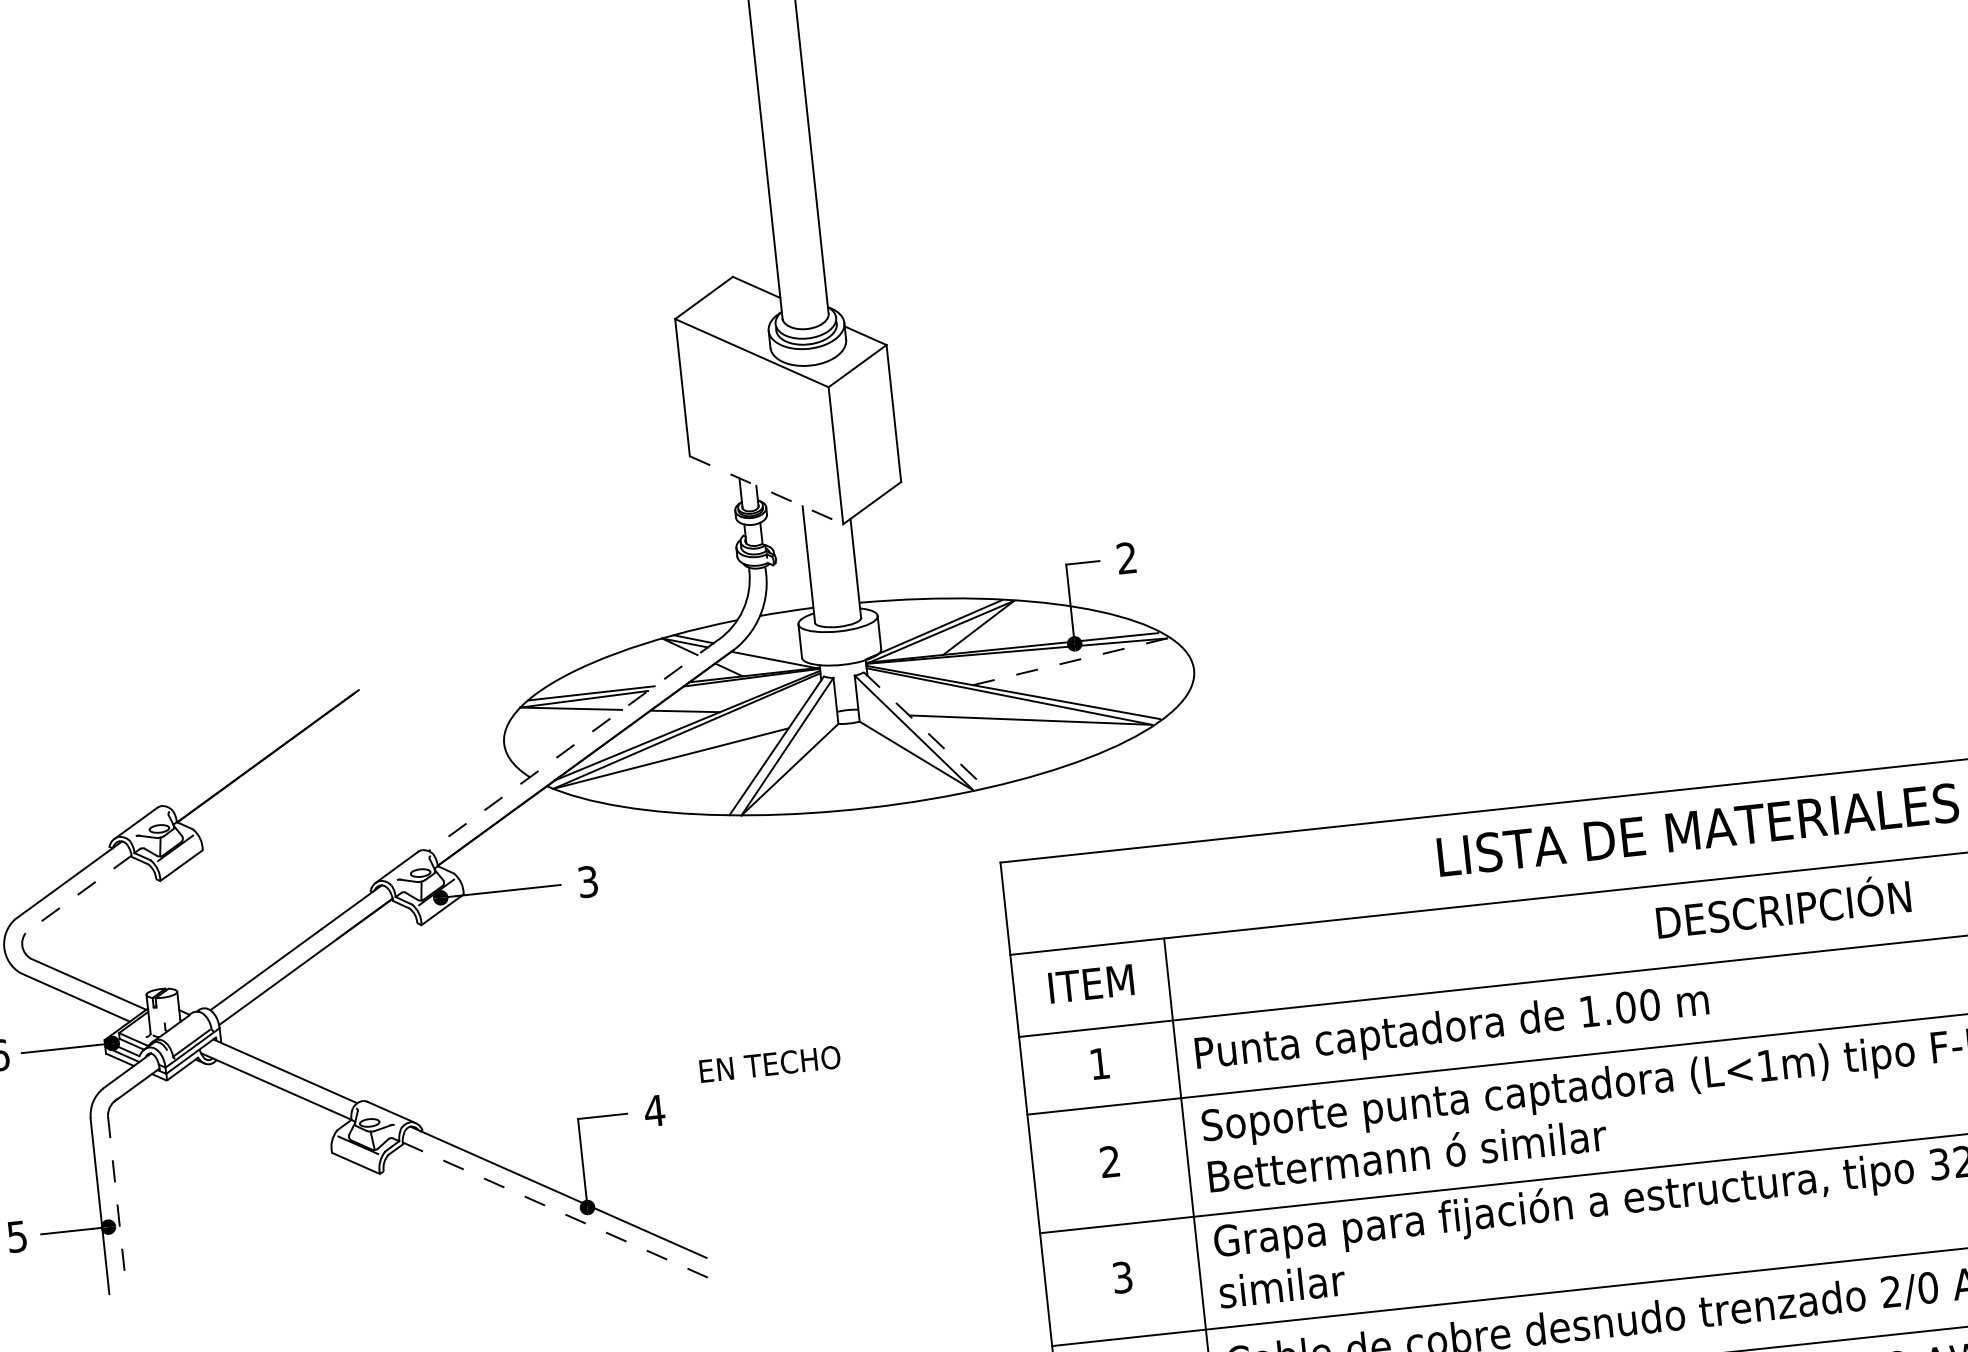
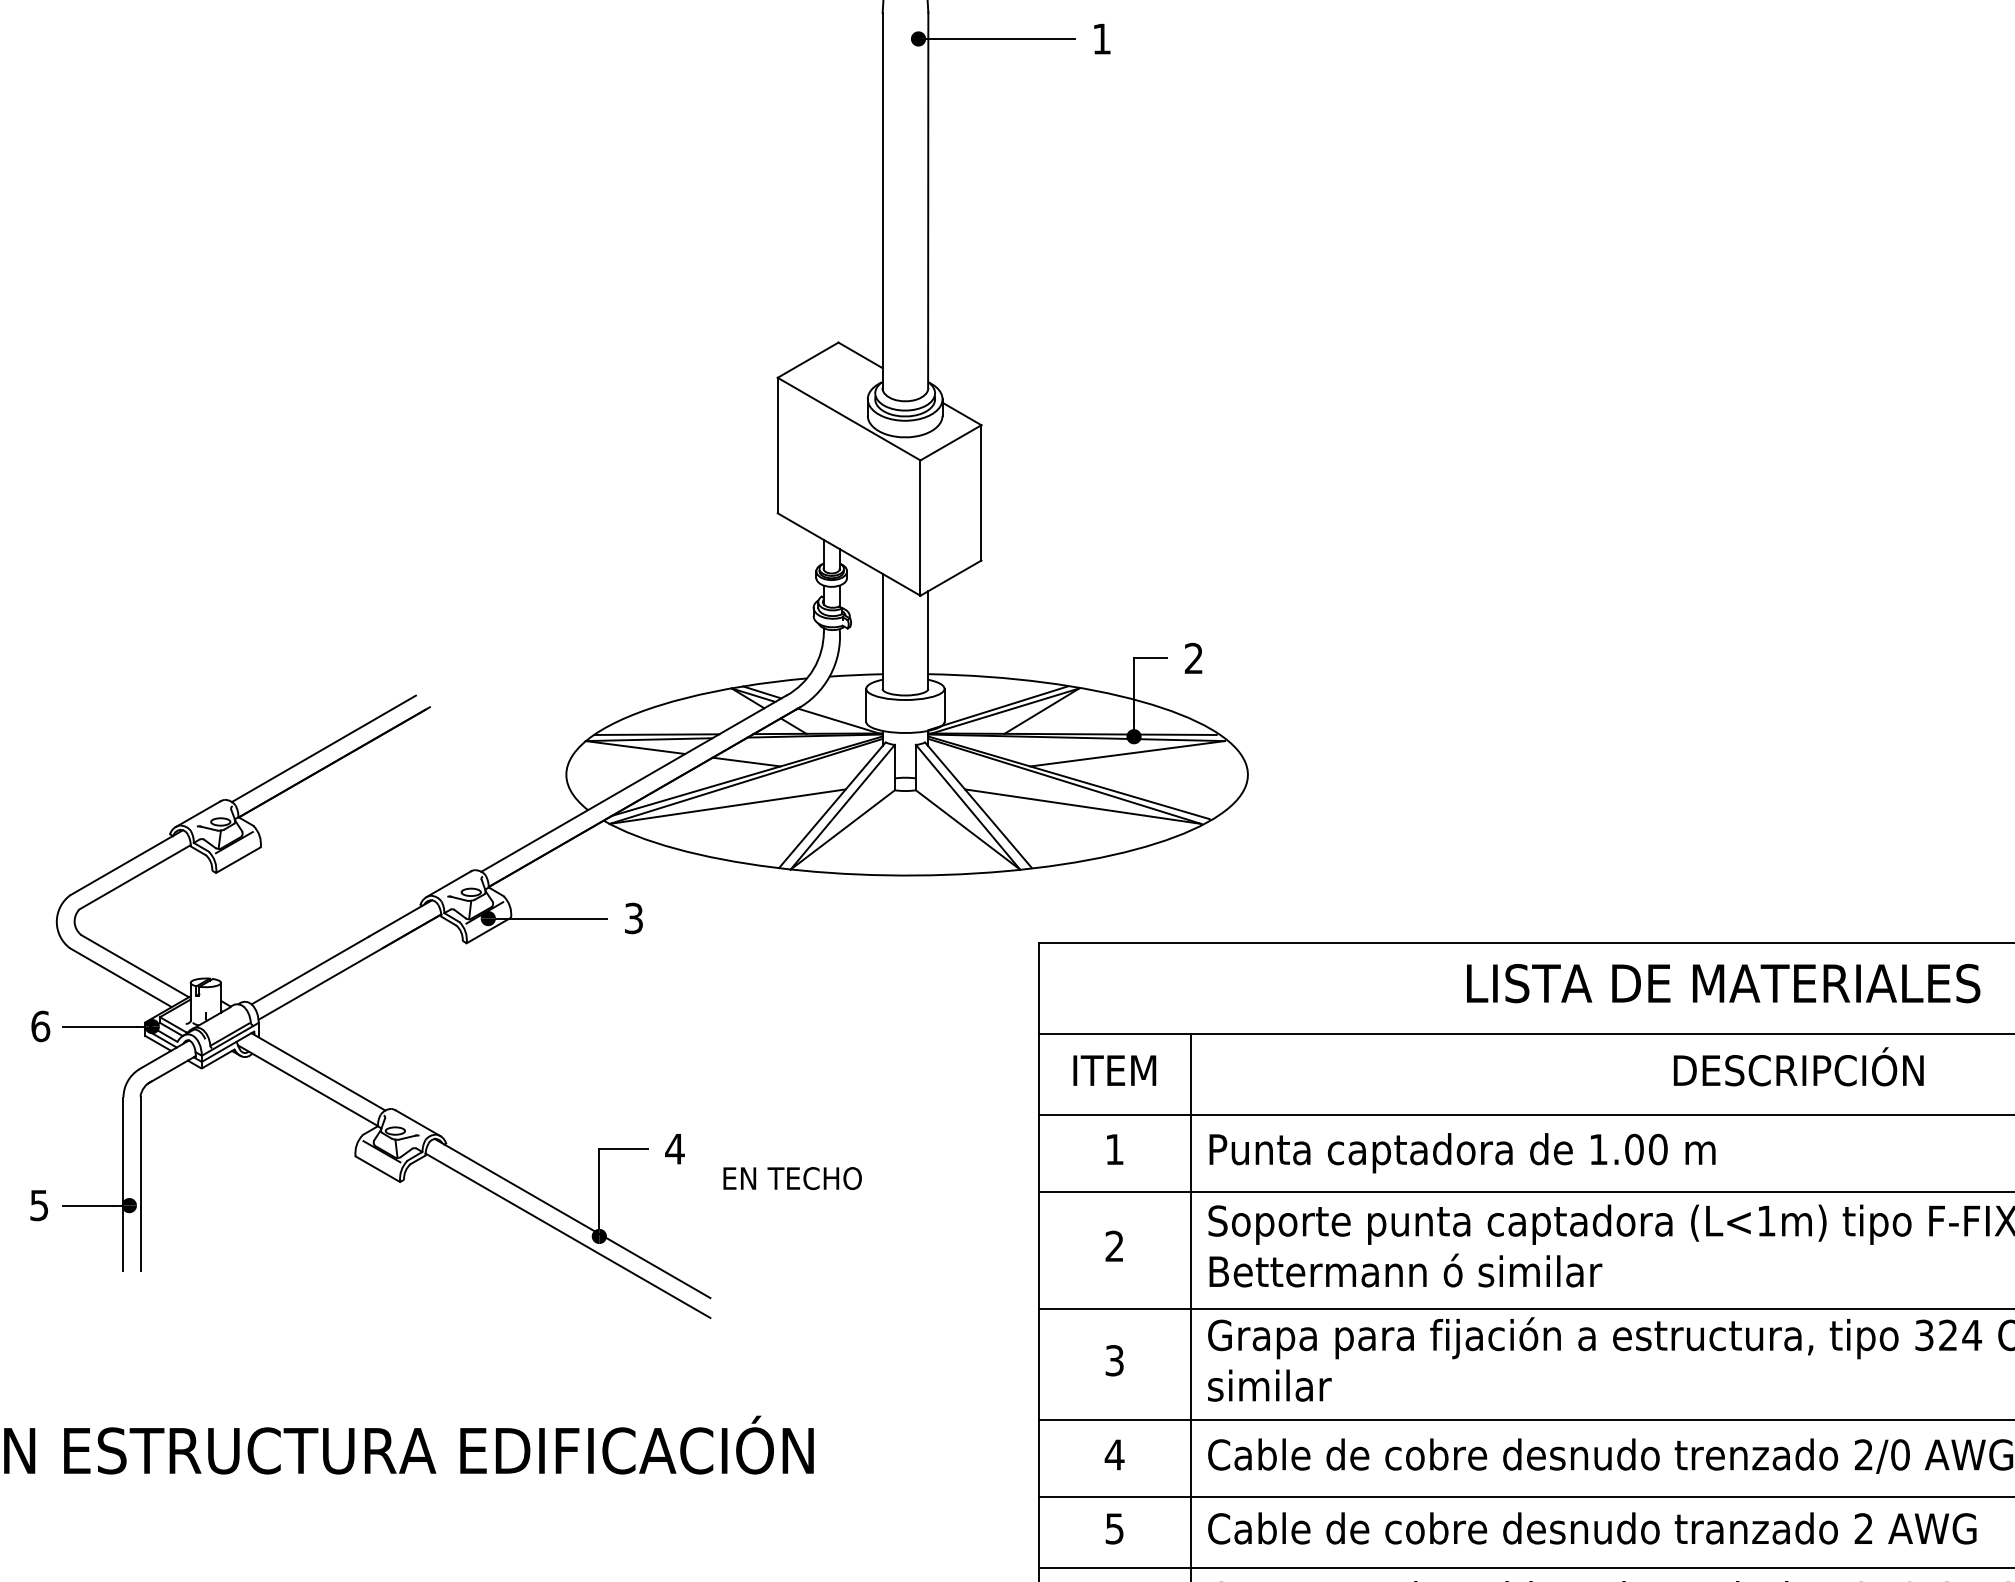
line: (766, 490) -> (849, 554), dashed -> solid
line: (1070, 661) -> (1128, 753), dashed -> solid
line: (924, 730) -> (978, 805), dashed -> solid
line: (255, 743) -> (323, 748), added
line: (573, 745) -> (633, 783), dashed -> solid
line: (78, 894) -> (134, 877), dashed -> solid
text: (769, 1064) -> (792, 1178), moved
line: (117, 1204) -> (140, 1184), dashed -> solid
line: (556, 1210) -> (568, 1236), dashed -> solid

